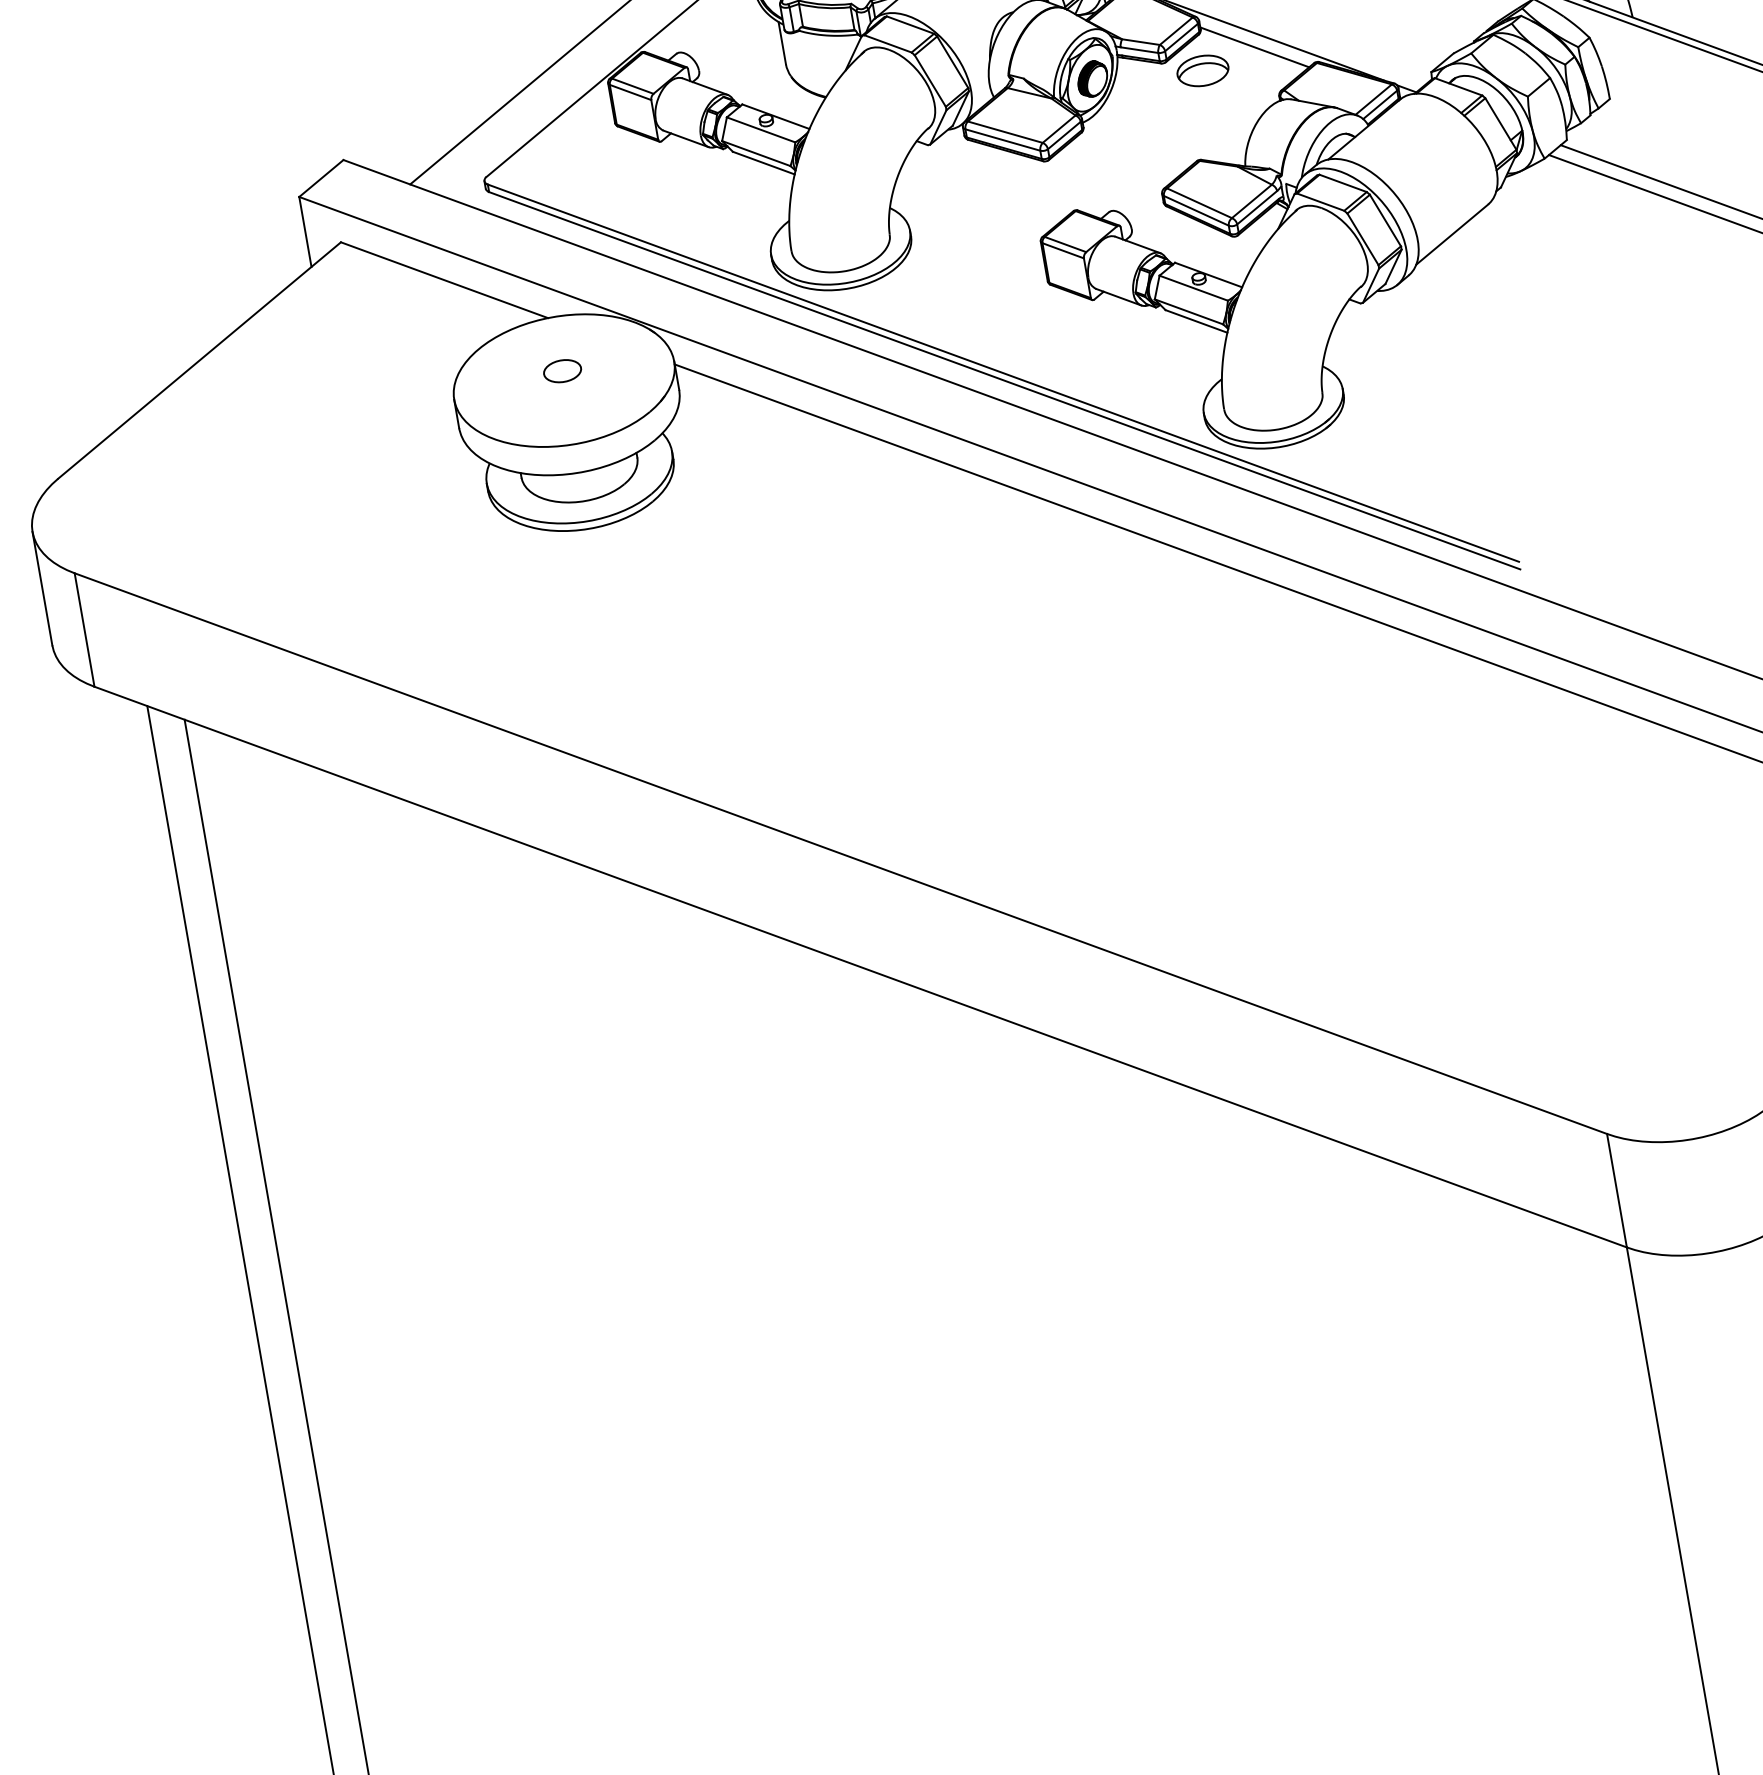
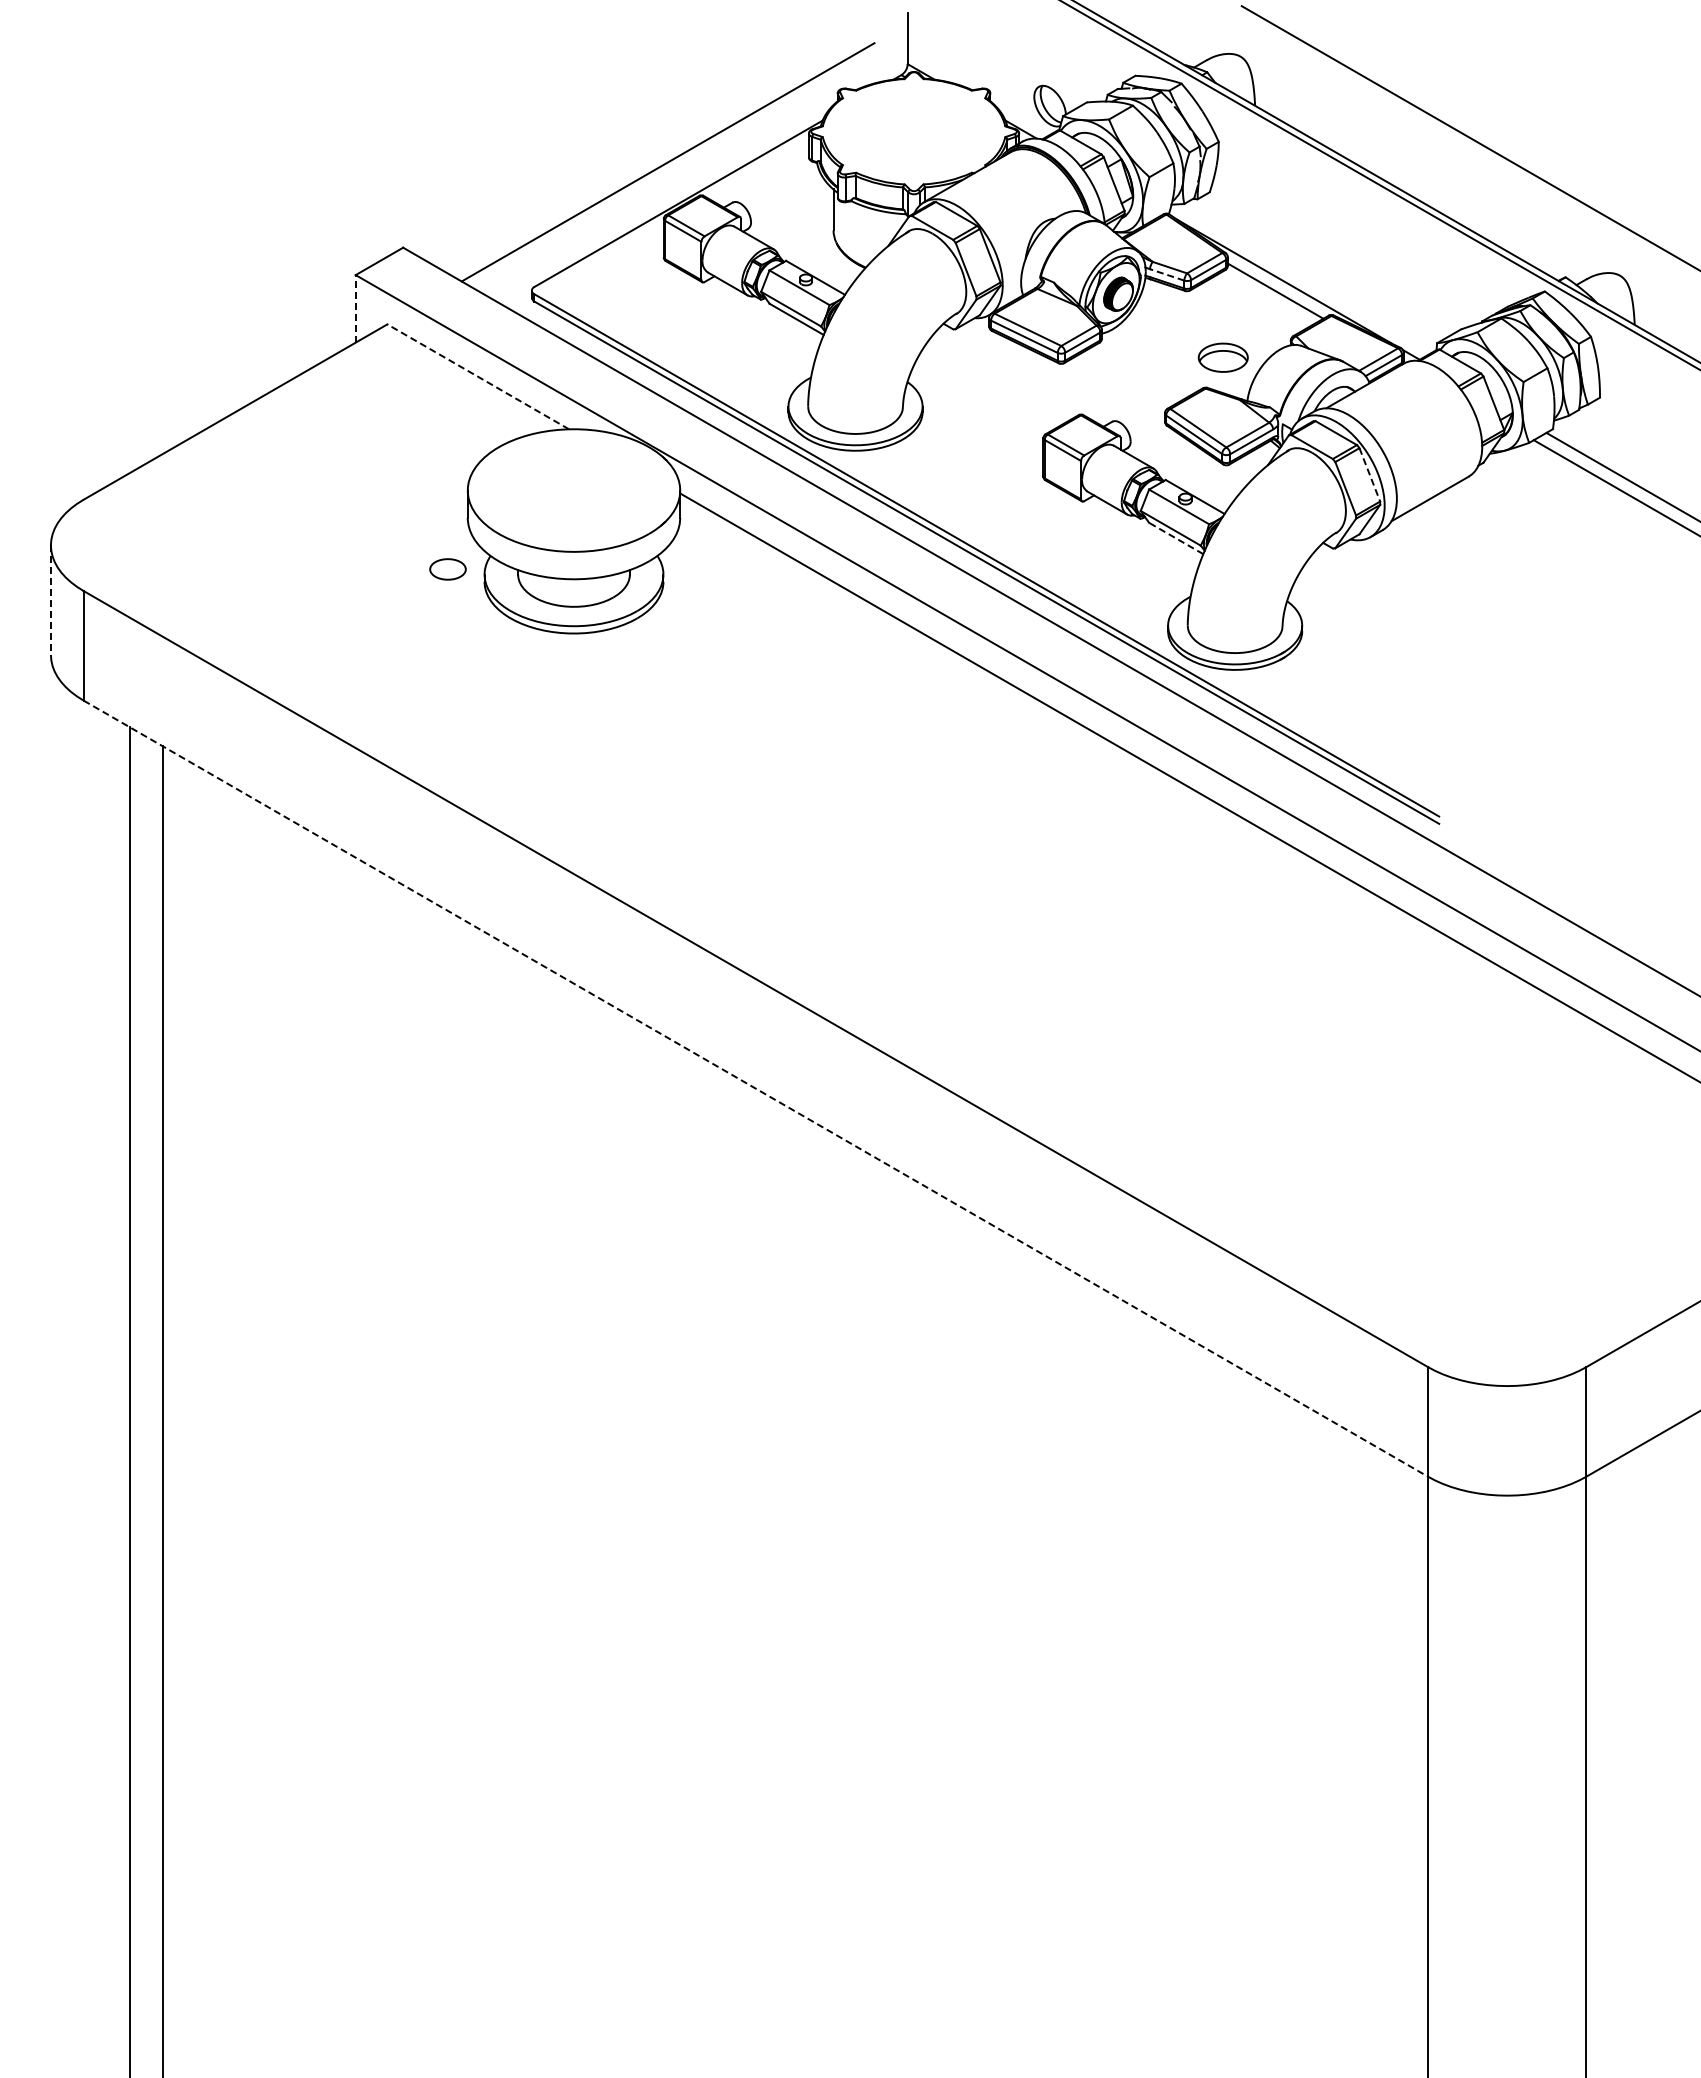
line: (1138, 49) -> (1166, 274), solid -> dashed
part: (1202, 70) -> (1222, 357), moved
line: (1385, 220) -> (1369, 474), solid -> dashed
line: (305, 231) -> (355, 308), solid -> dashed
line: (444, 279) -> (478, 376), solid -> dashed
line: (1195, 321) -> (1175, 538), solid -> dashed
part: (562, 371) -> (447, 569), moved
line: (42, 589) -> (50, 600), solid -> dashed
line: (861, 966) -> (756, 1088), solid -> dashed

